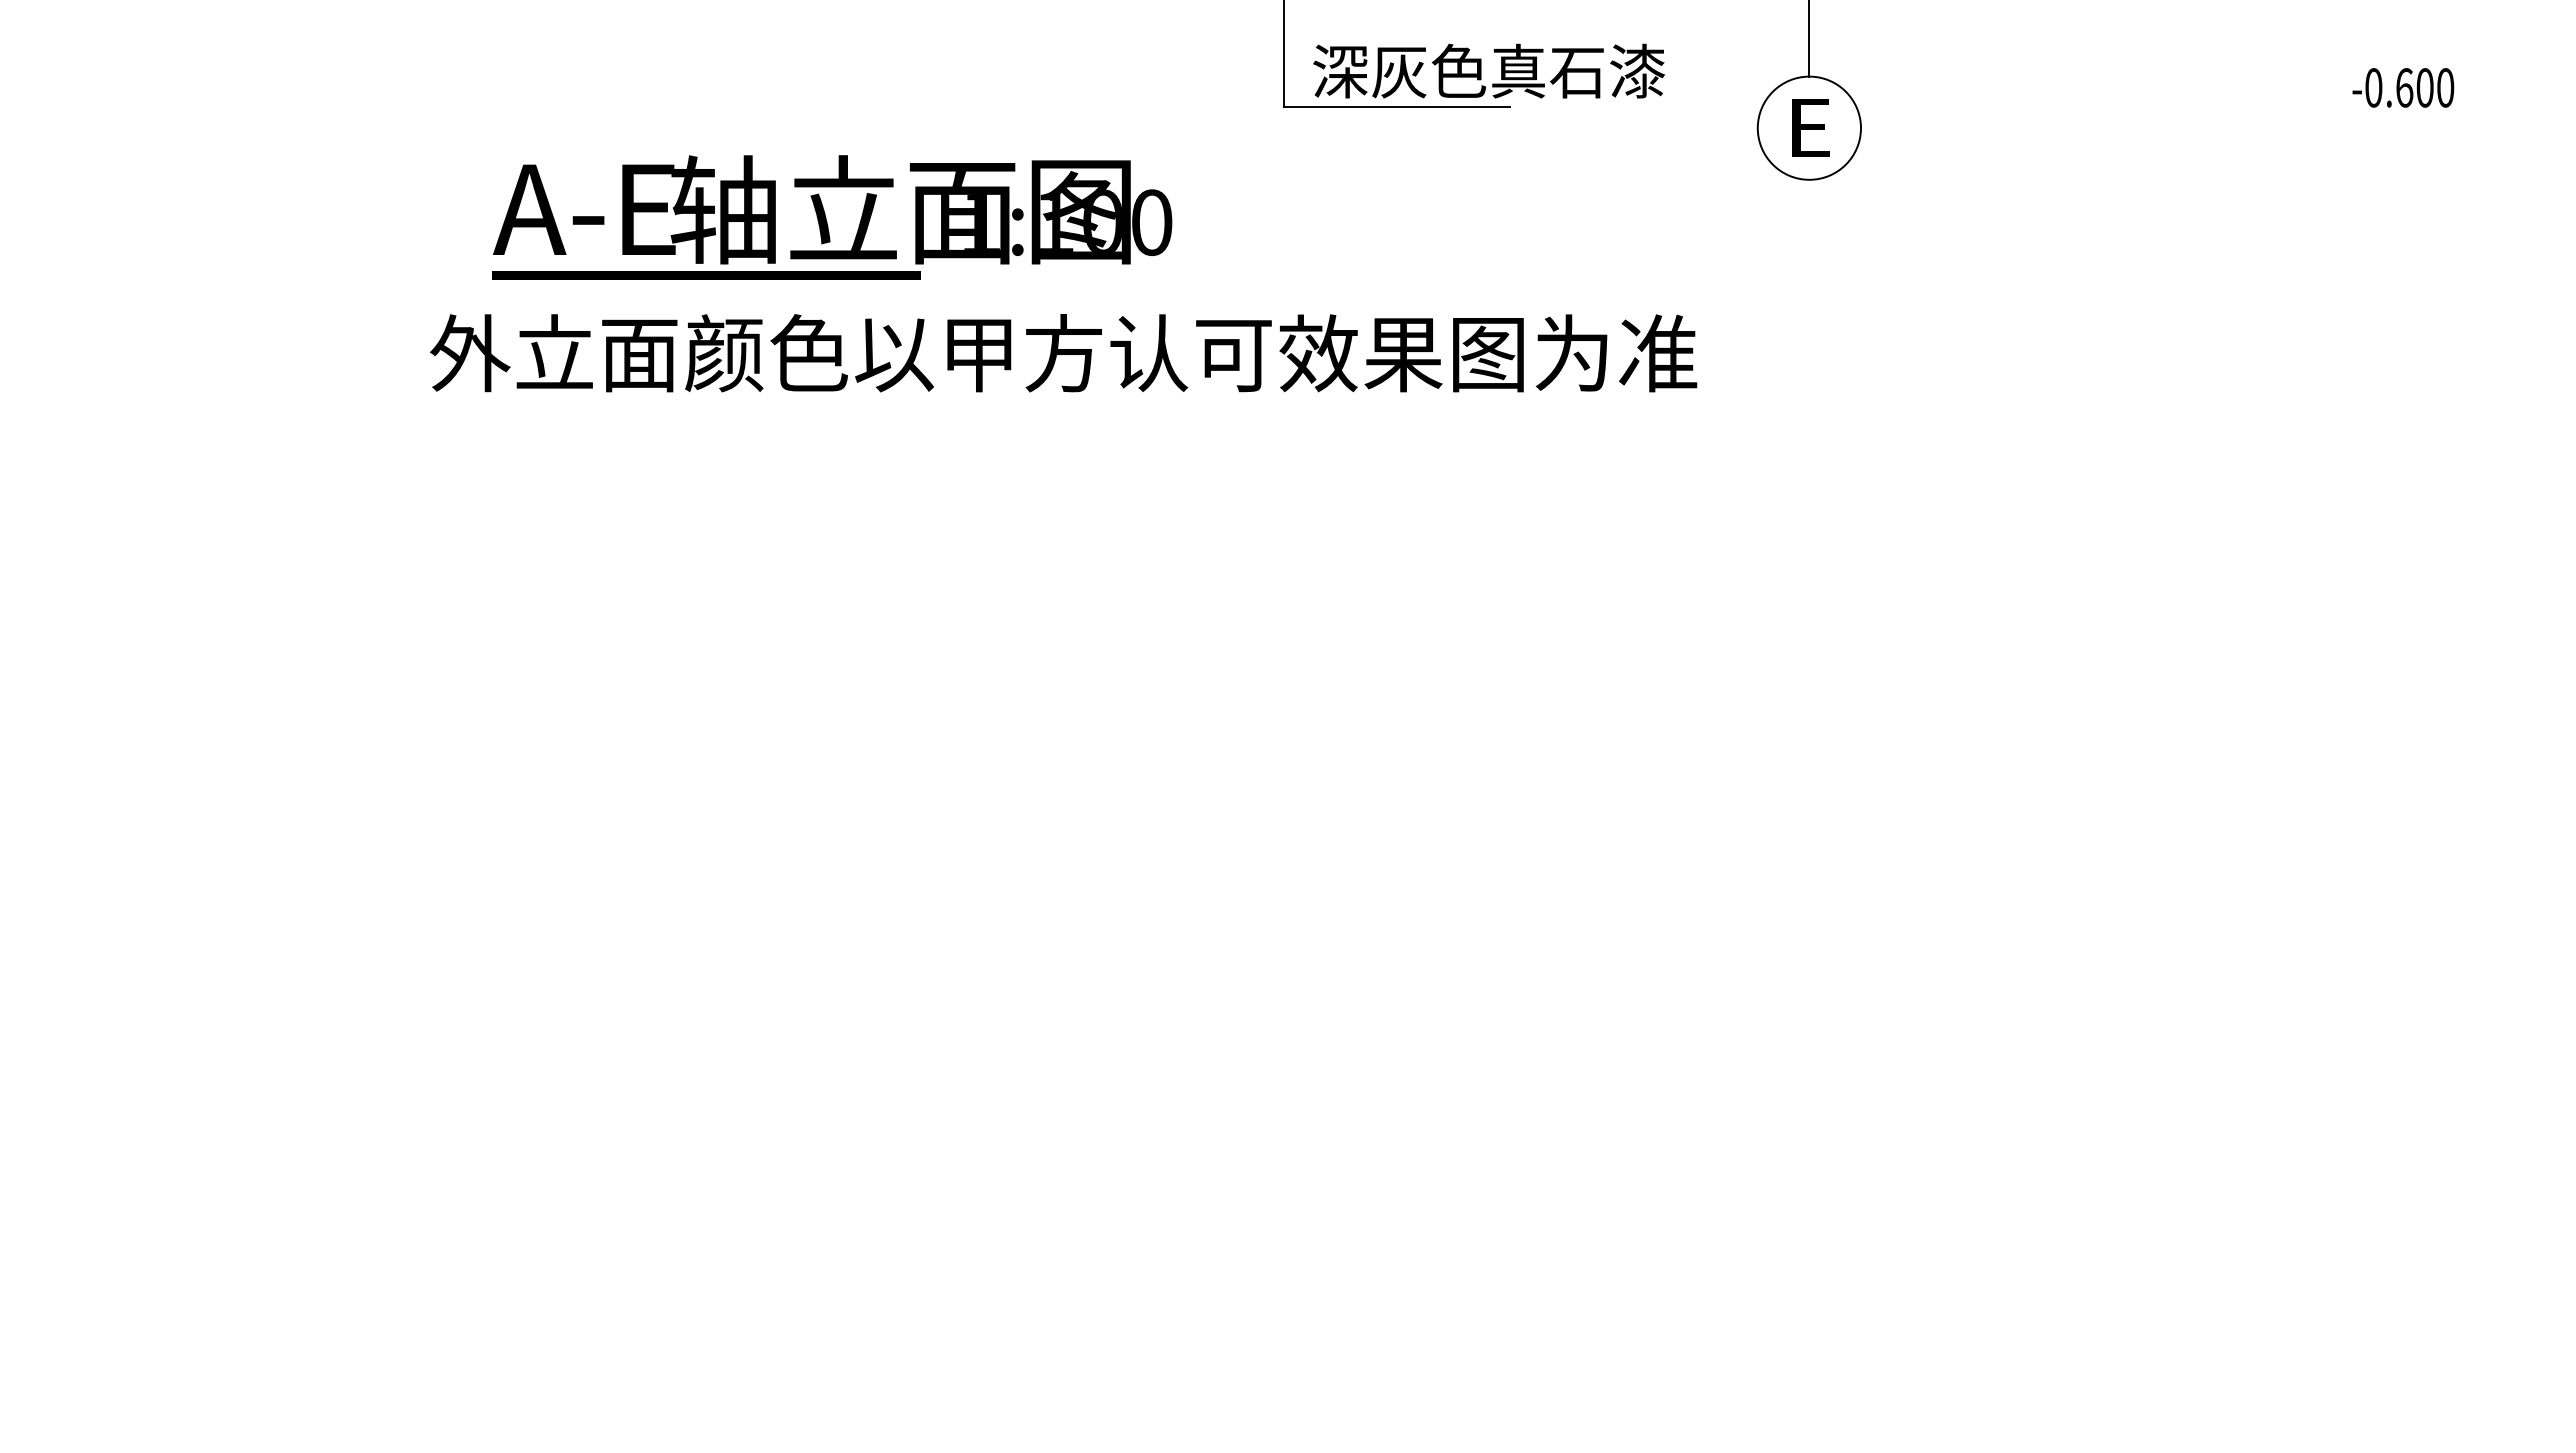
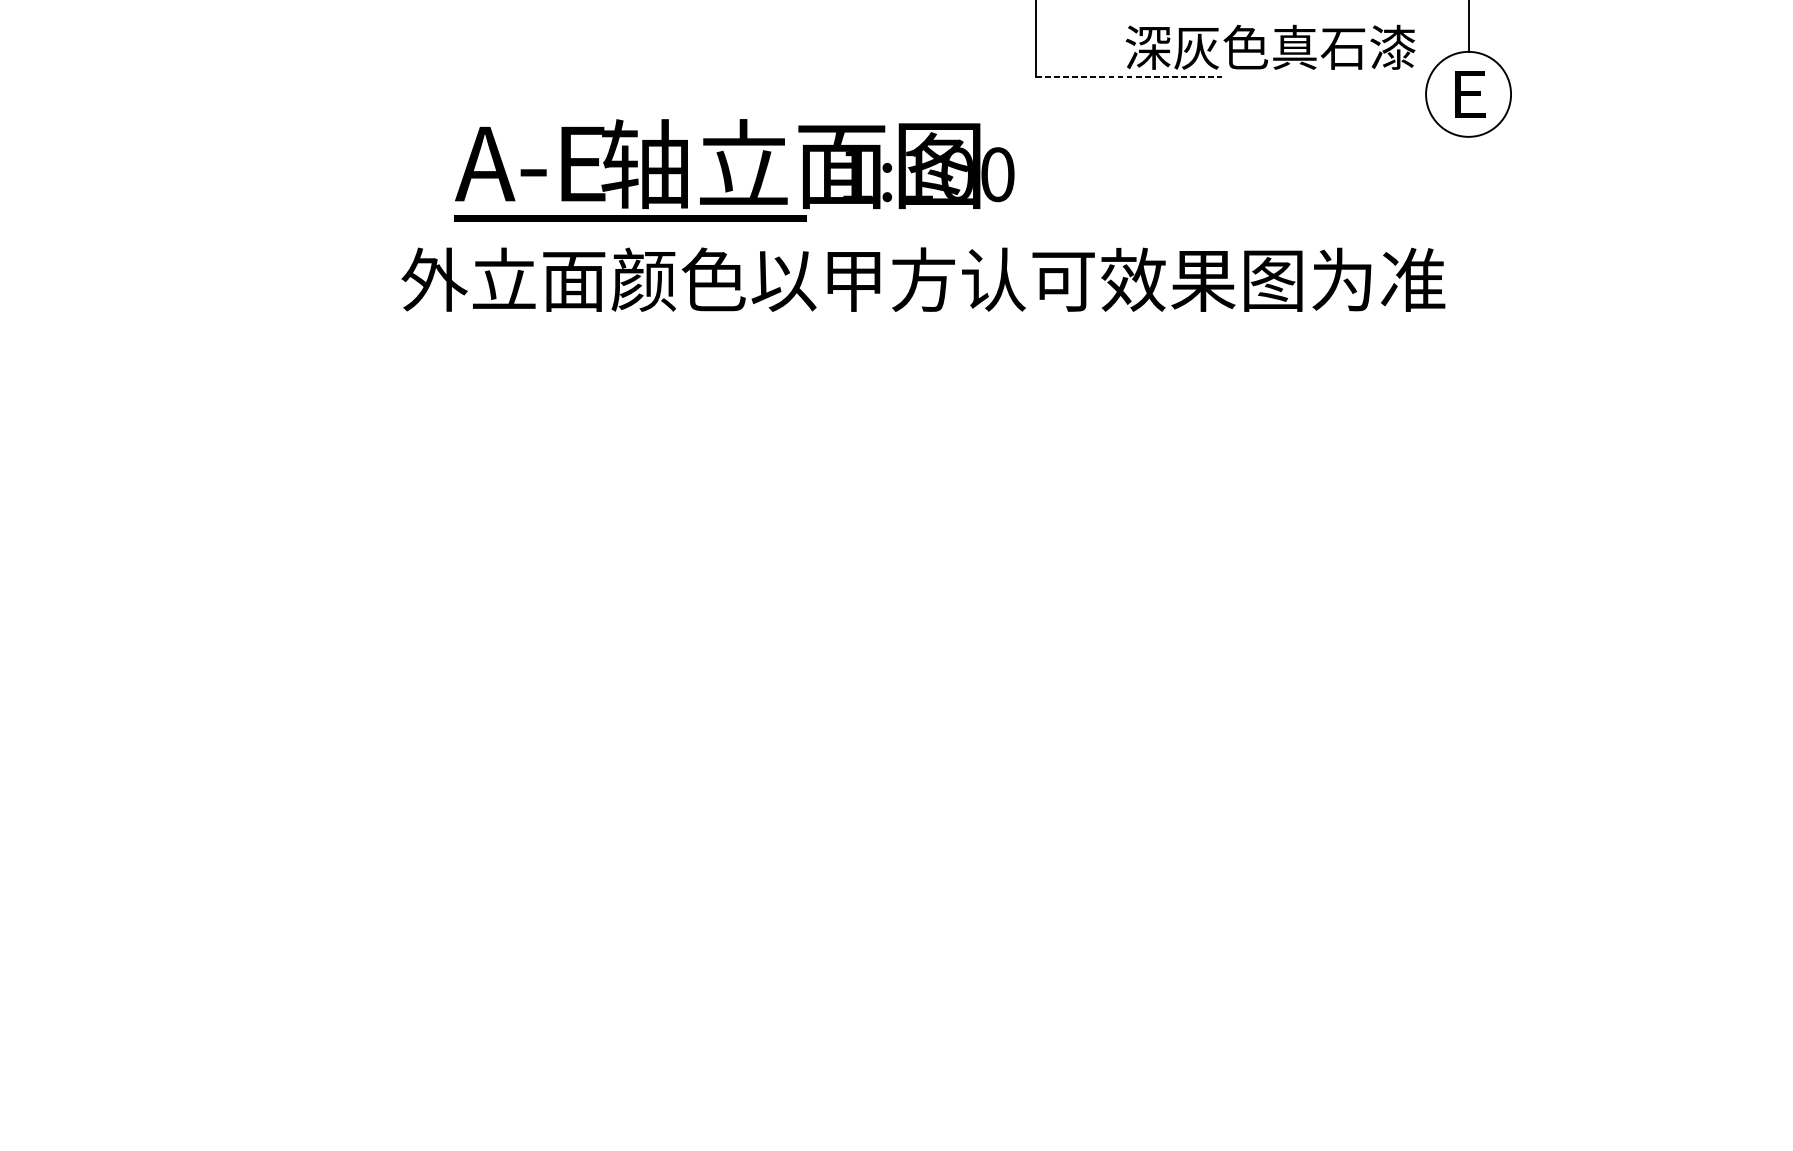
text: (1488, 70) -> (1270, 46), moved
line: (1396, 107) -> (1128, 77), solid -> dashed
text: (832, 217) -> (734, 170), moved
text: (1063, 353) -> (923, 279), moved

